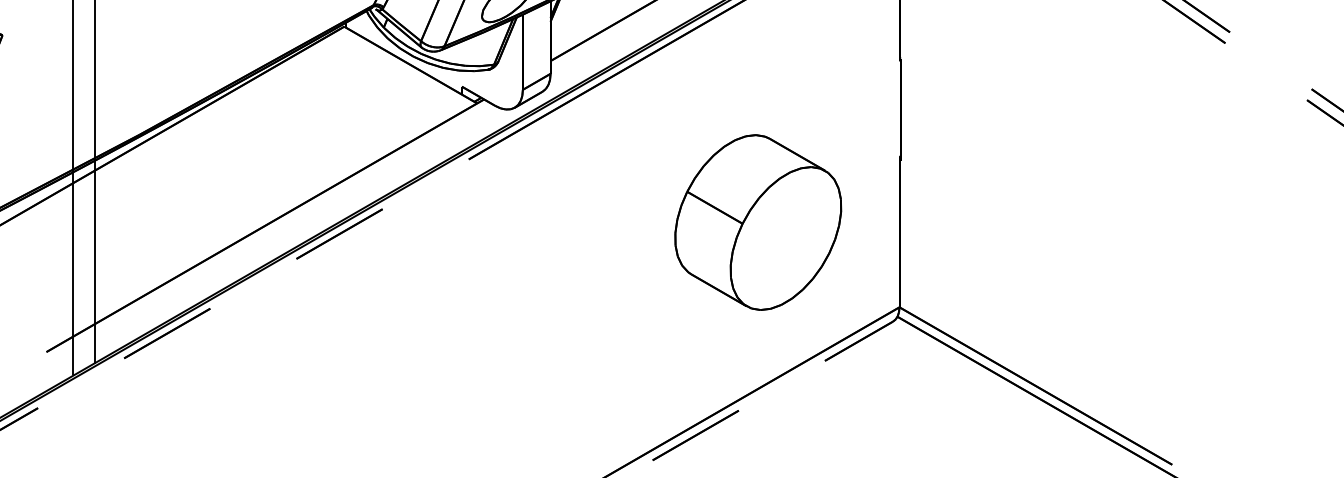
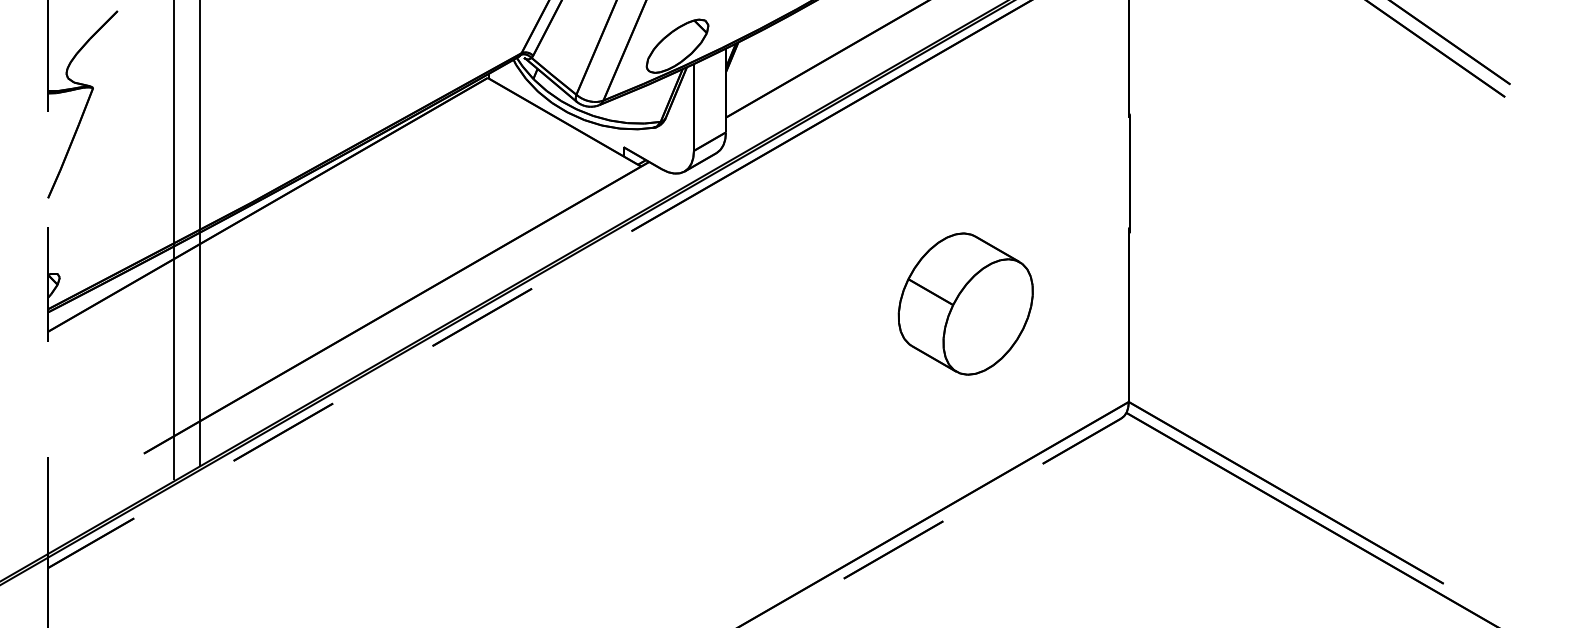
part: (758, 222) -> (965, 303), size x0.7

